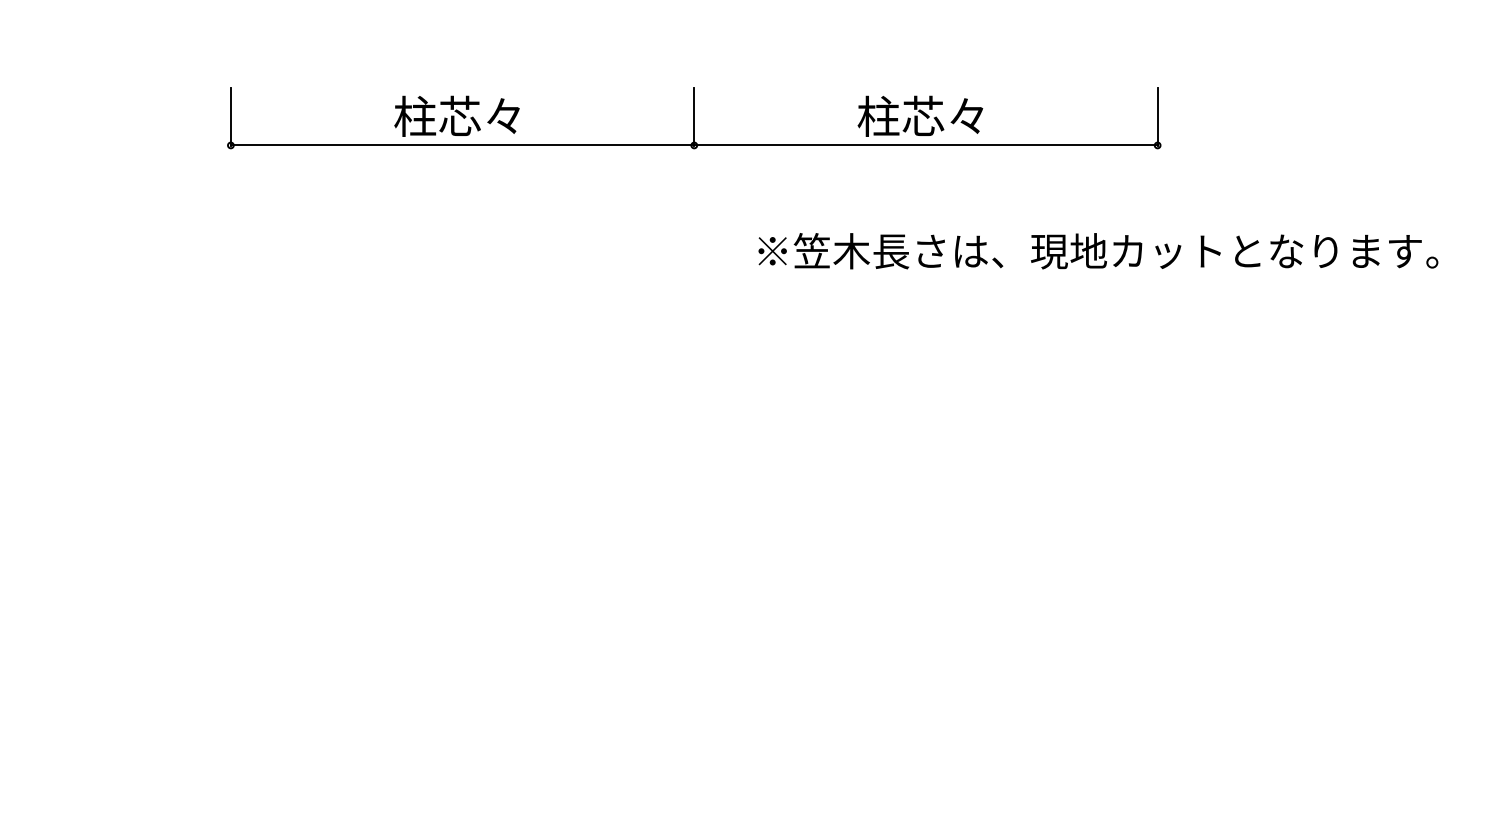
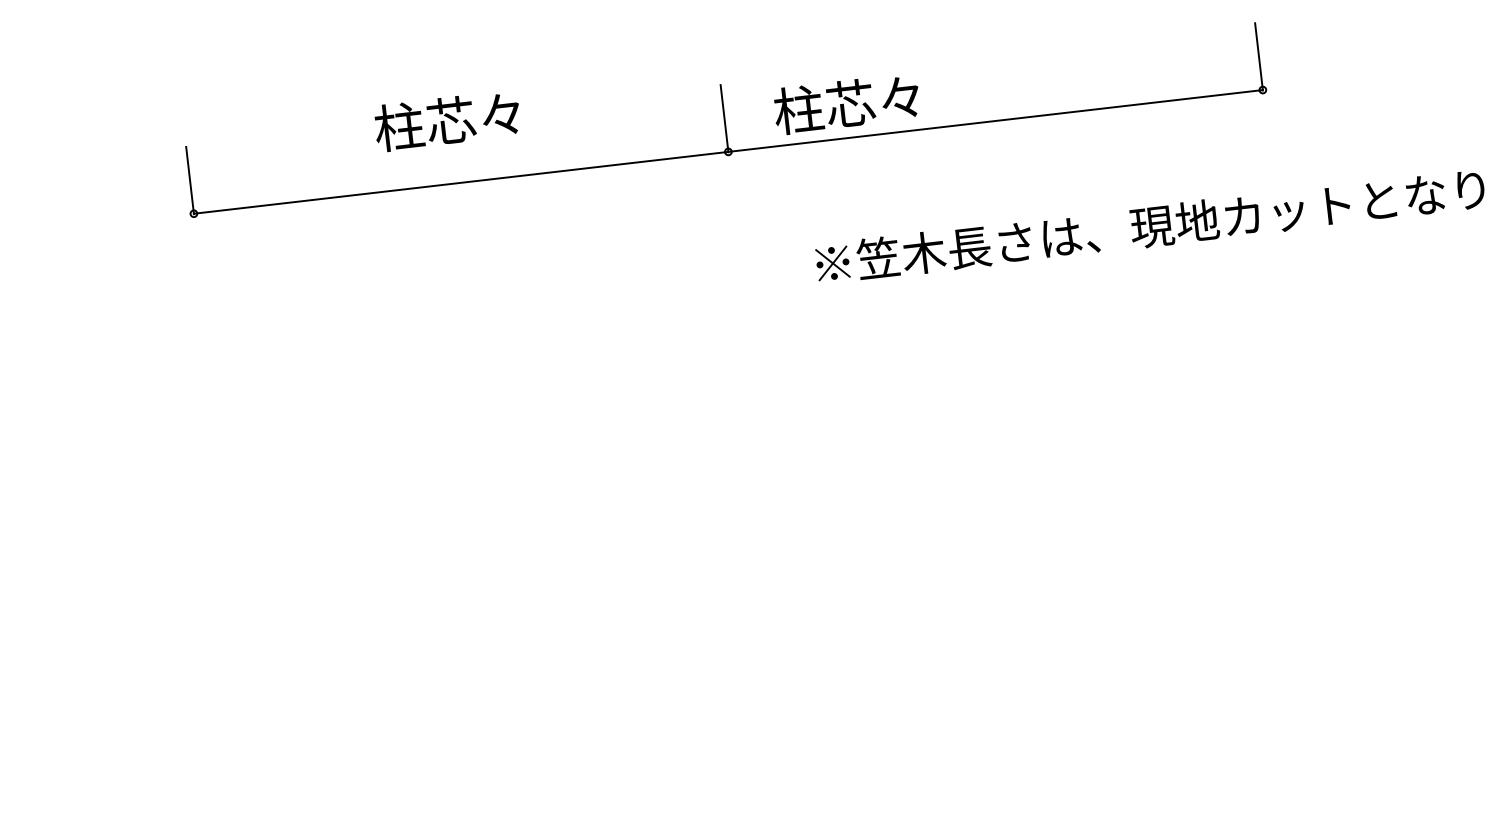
text: (456, 115) -> (446, 120), moved
text: (920, 115) -> (846, 103), moved

